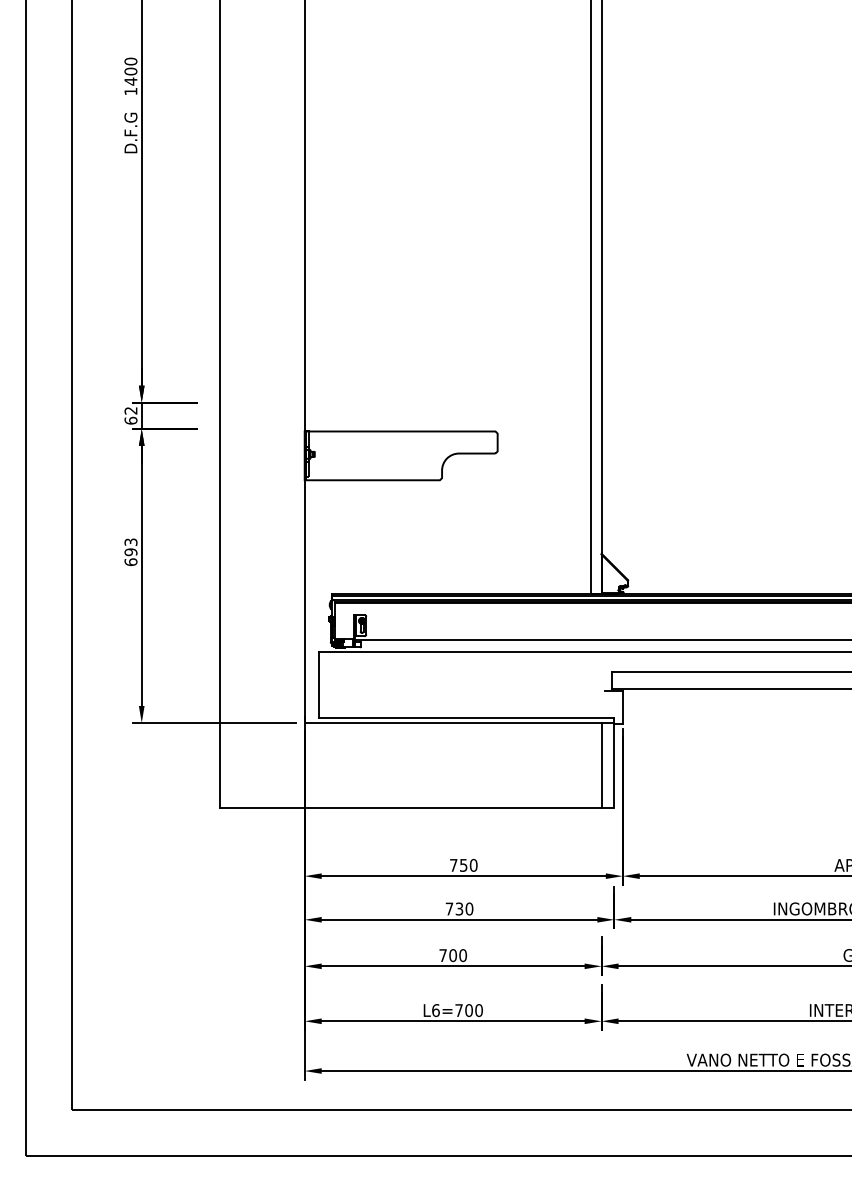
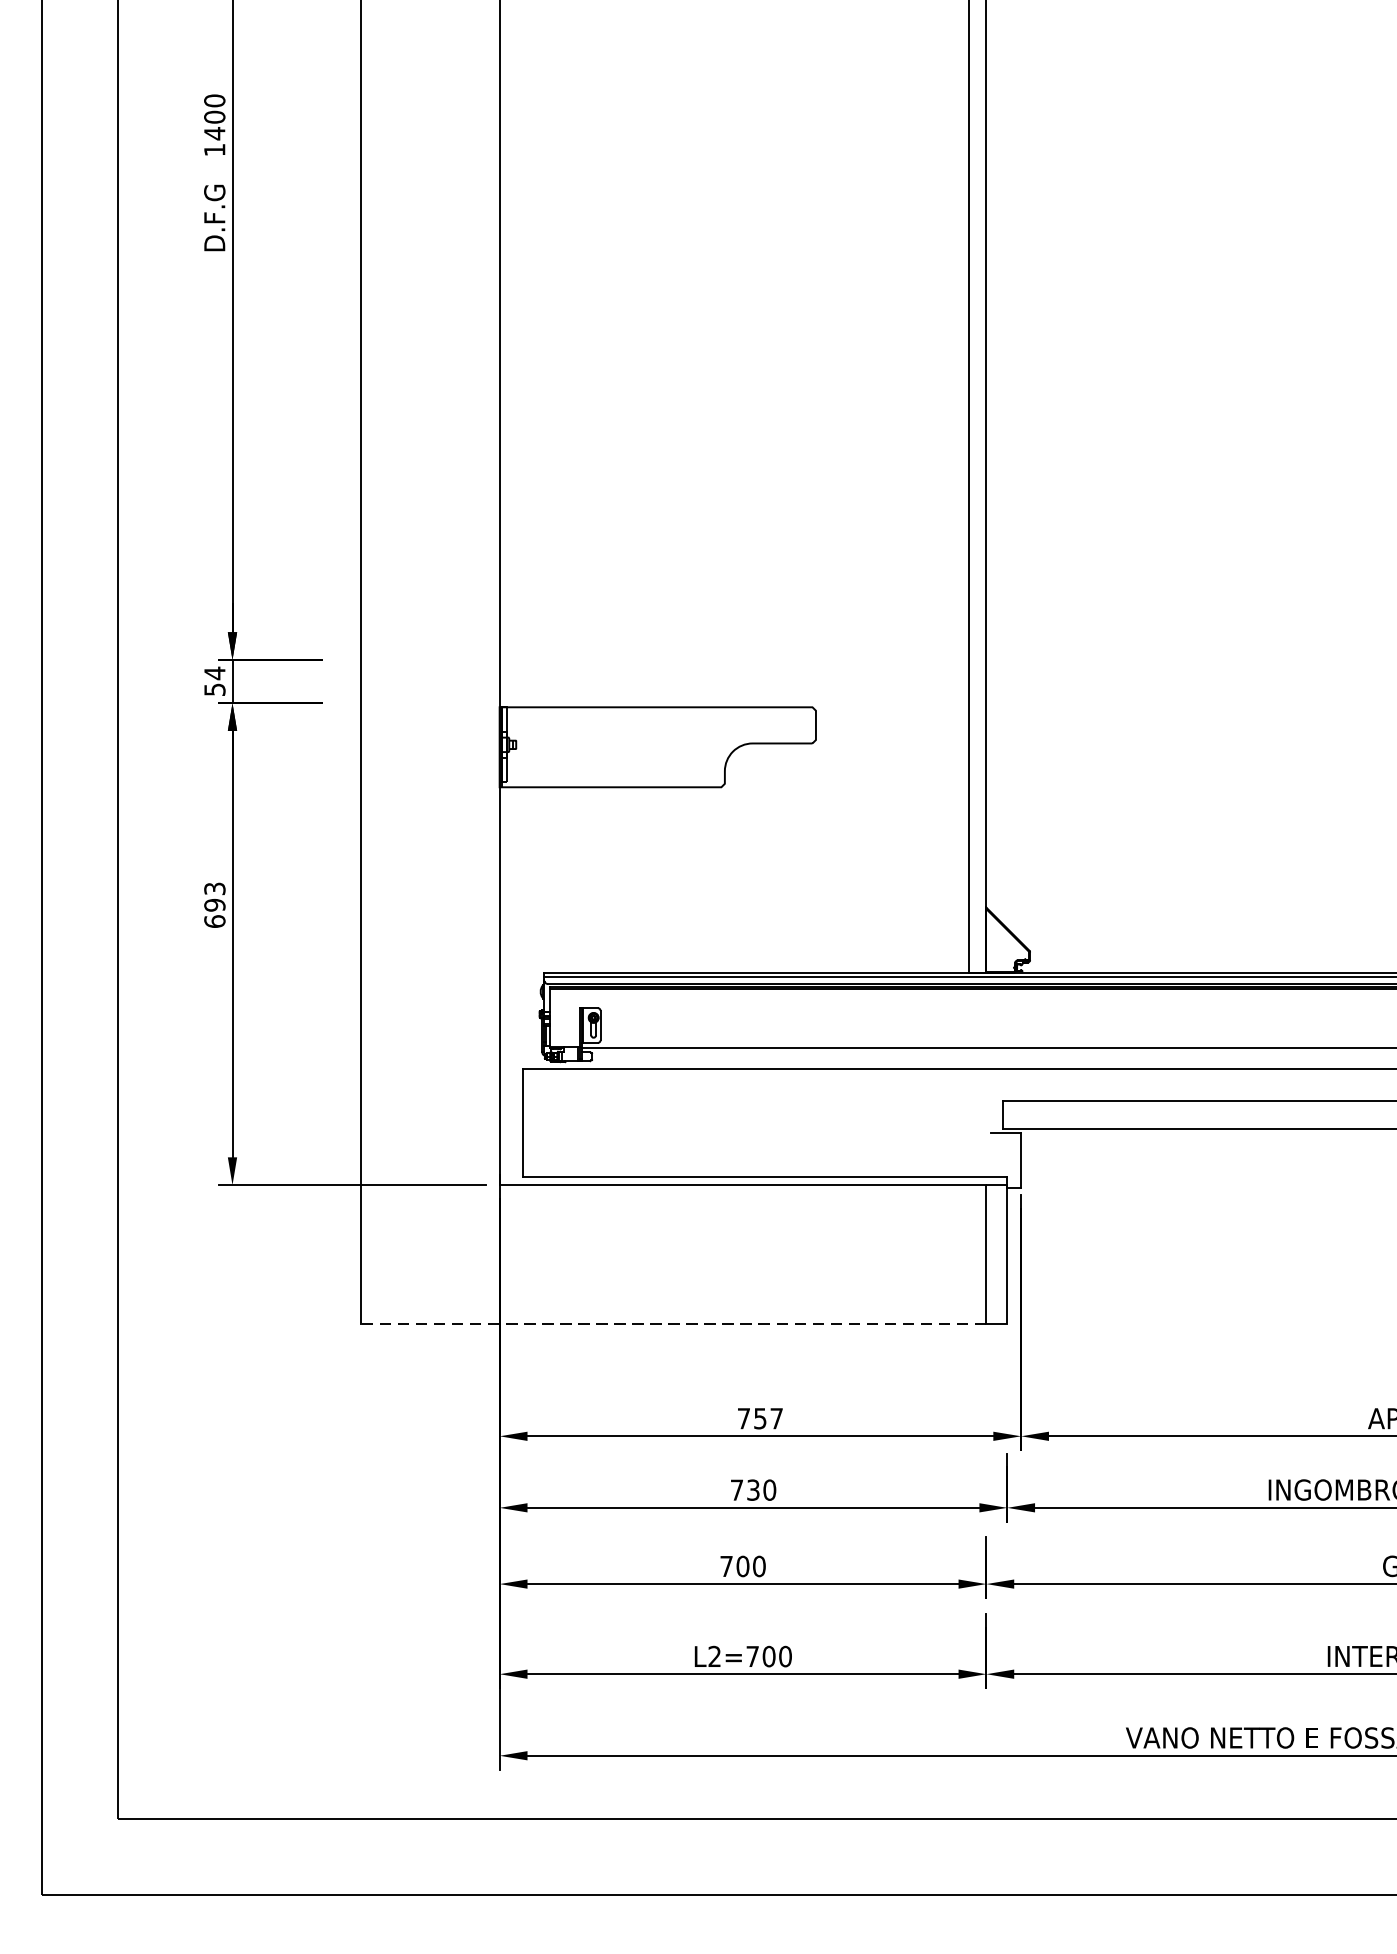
text: (130, 415) -> (214, 681), 62 -> 54
line: (410, 807) -> (673, 1323), solid -> dashed
text: (473, 864) -> (776, 1417), 750 -> 757
text: (435, 1010) -> (714, 1656), L6=700 -> L2=700

